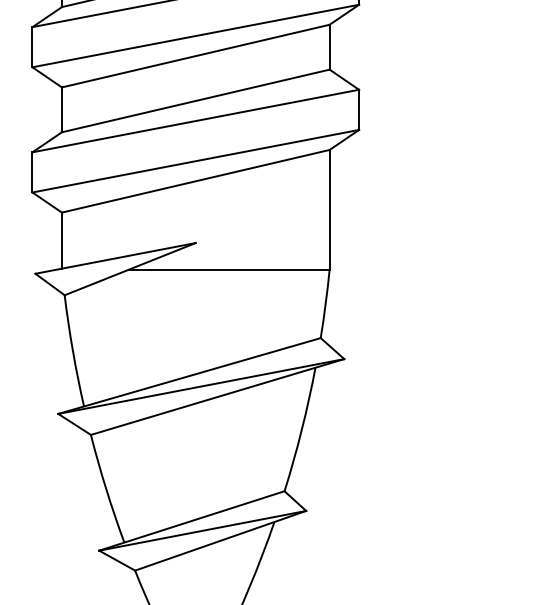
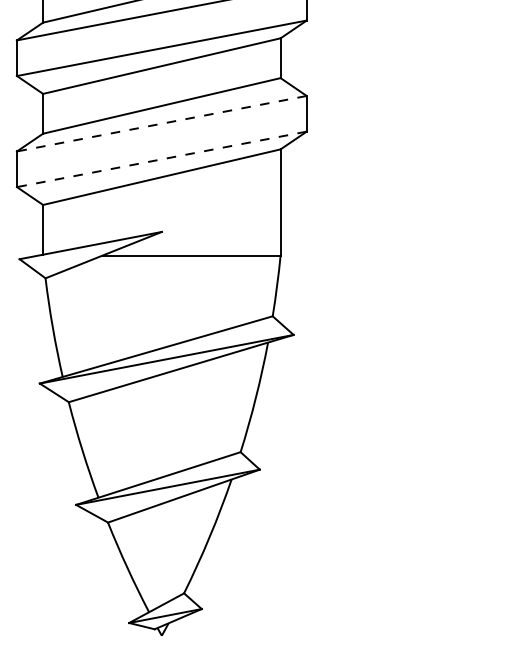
line: (195, 120) -> (161, 123), solid -> dashed
line: (195, 161) -> (161, 159), solid -> dashed

